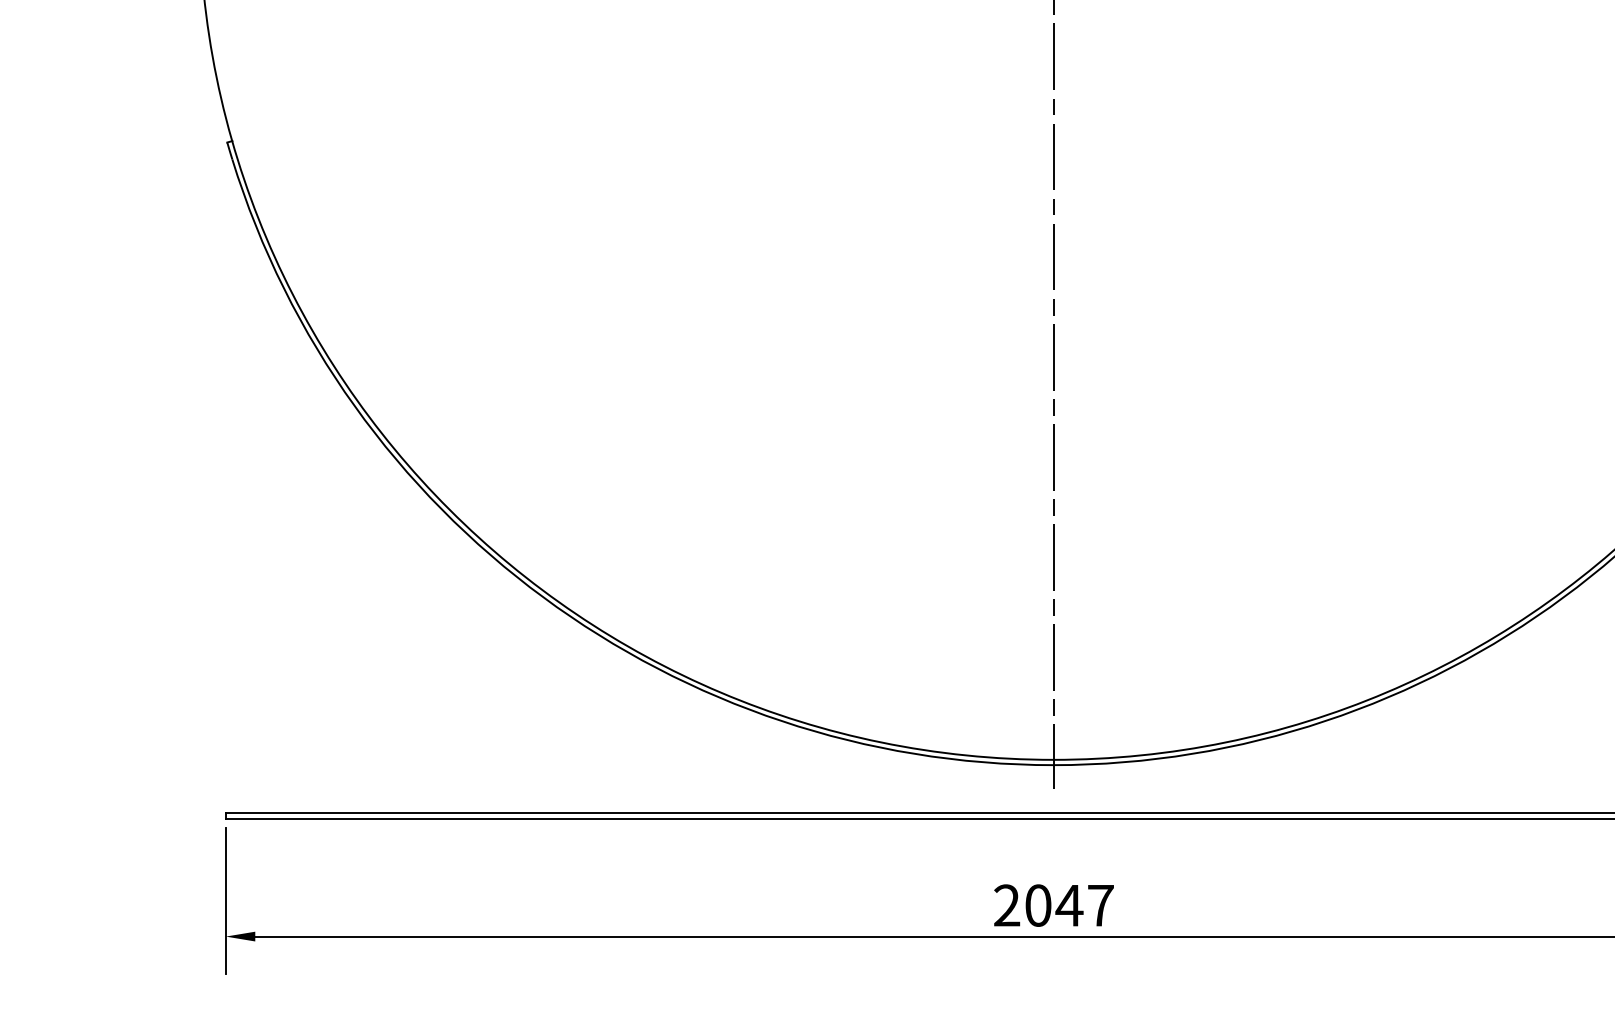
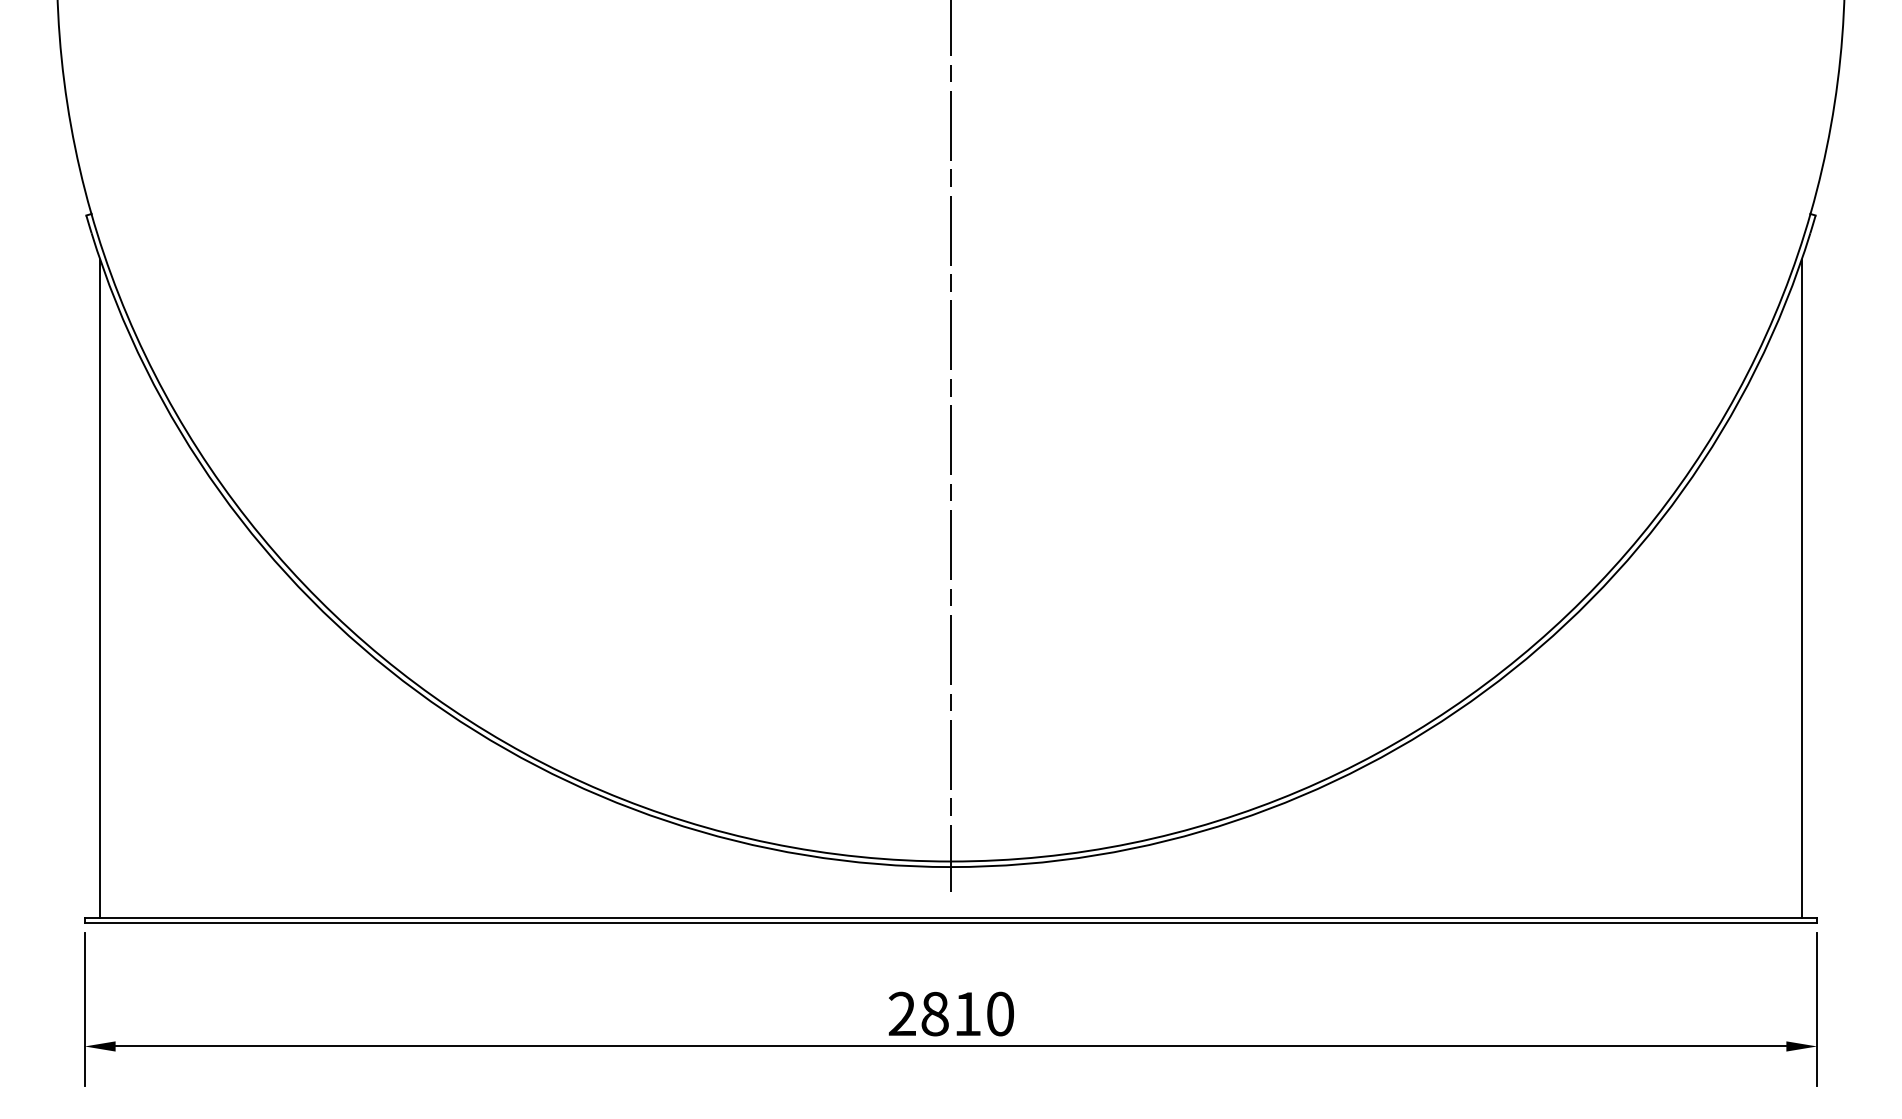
line: (240, 498) -> (100, 588), added
text: (1069, 905) -> (967, 1013), 2047 -> 2810

